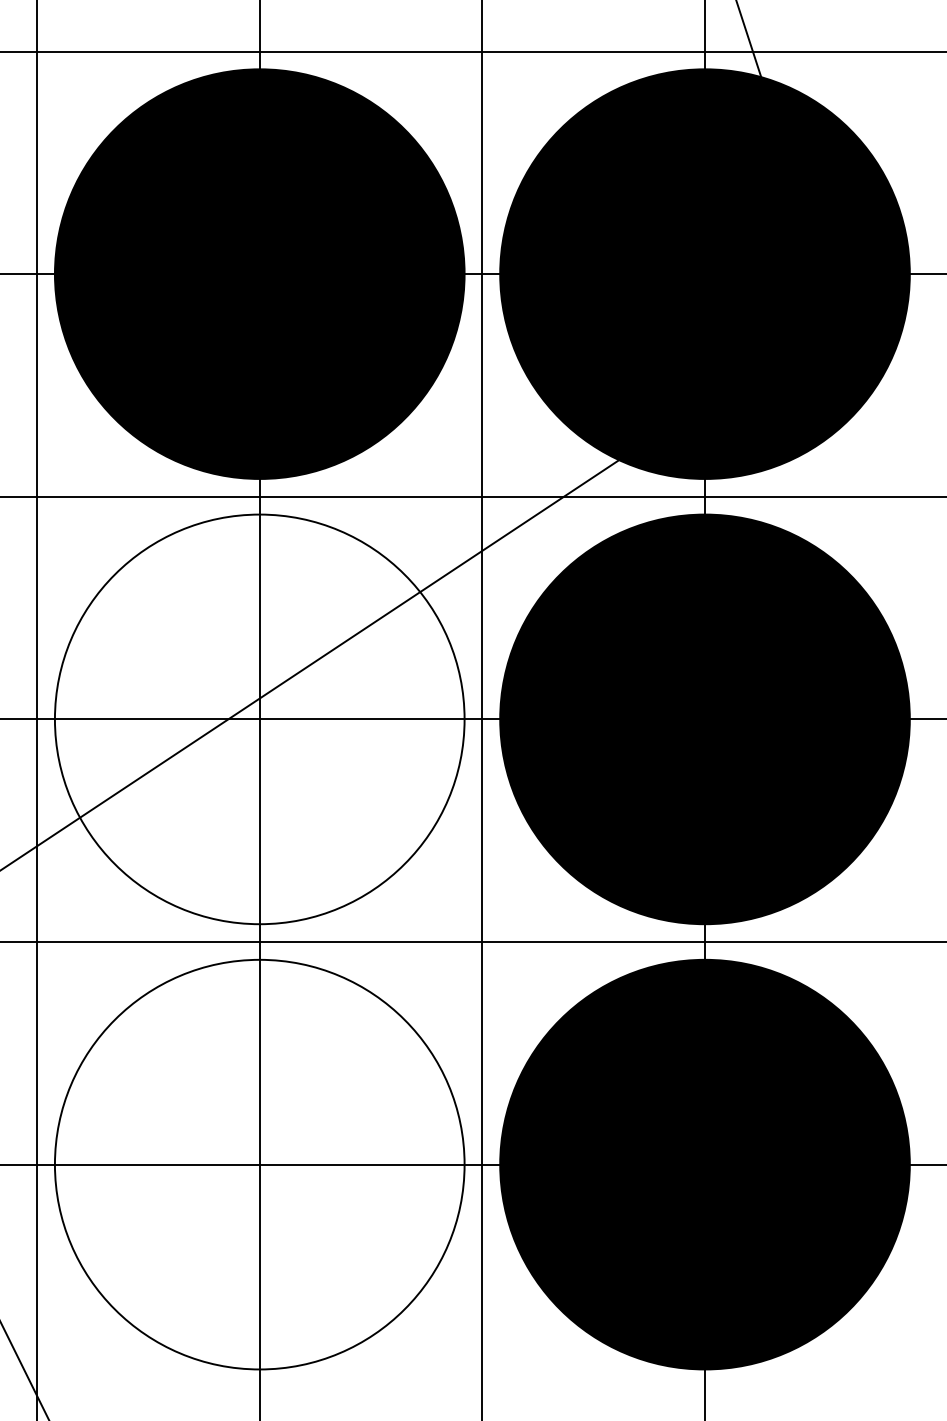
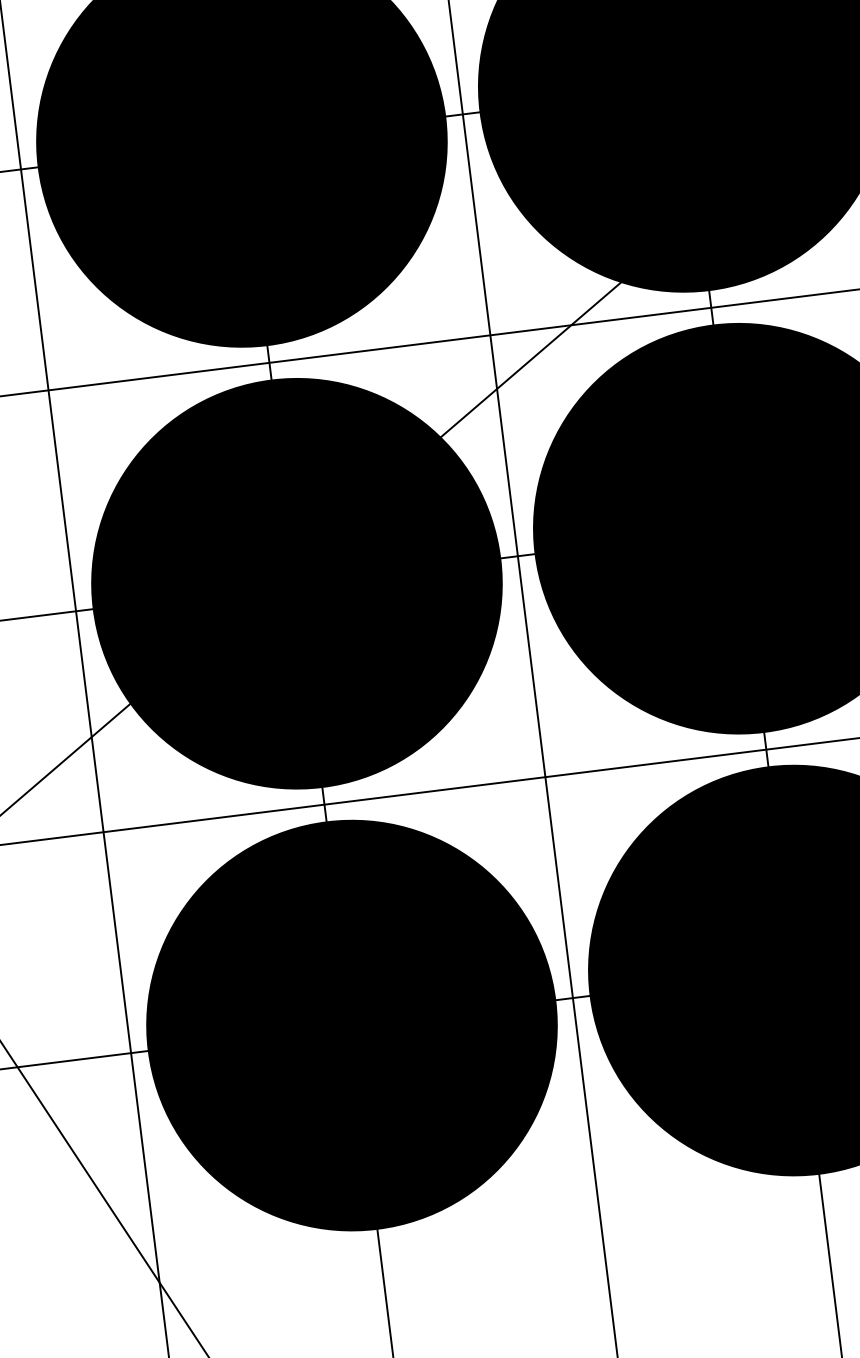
fill: (259, 719) -> (296, 583), added
fill: (259, 1164) -> (351, 1025), added

